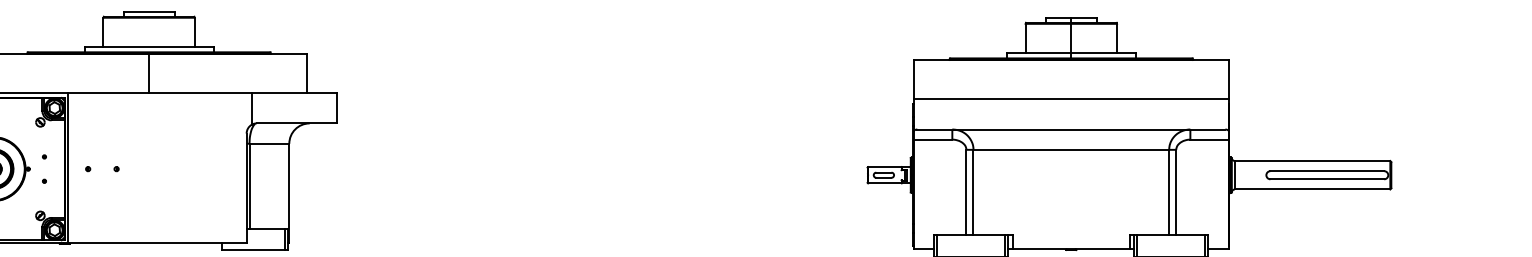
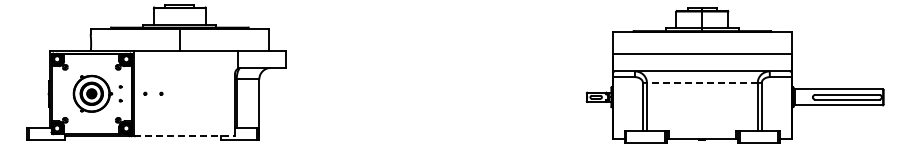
line: (1069, 149) -> (701, 82), solid -> dashed
line: (157, 242) -> (184, 135), solid -> dashed

